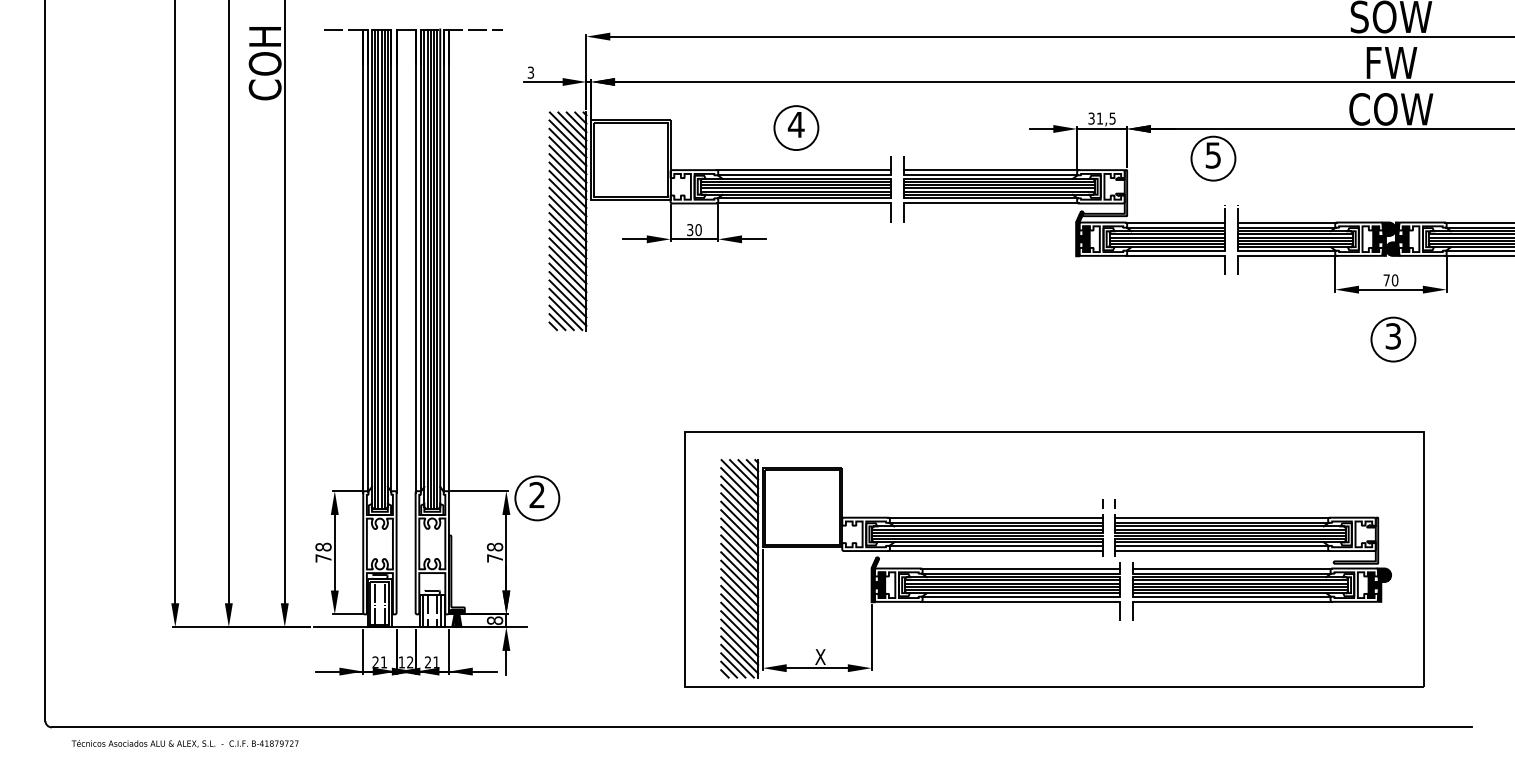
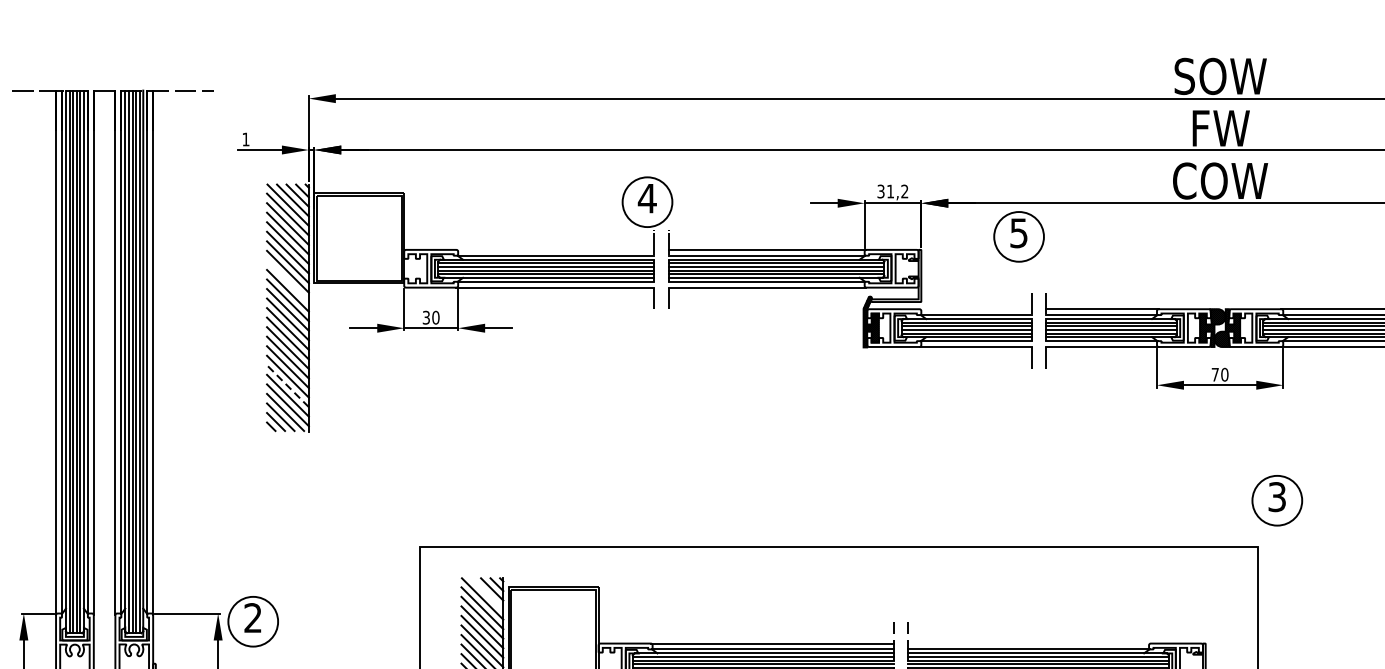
text: (530, 72) -> (245, 139), 3 -> 1
text: (1112, 118) -> (904, 191), 31,5 -> 31,2
part: (796, 127) -> (647, 201), moved
line: (803, 170) -> (554, 250), removed
line: (567, 197) -> (287, 280), removed
line: (1174, 222) -> (974, 309), removed
line: (567, 290) -> (287, 386), solid -> dashed
part: (1393, 339) -> (1277, 500), moved
line: (744, 474) -> (487, 594), removed
line: (1222, 517) -> (1029, 643), removed

